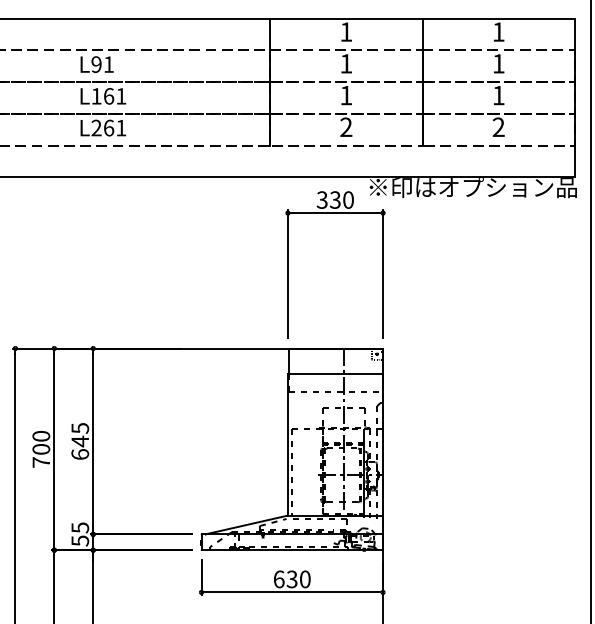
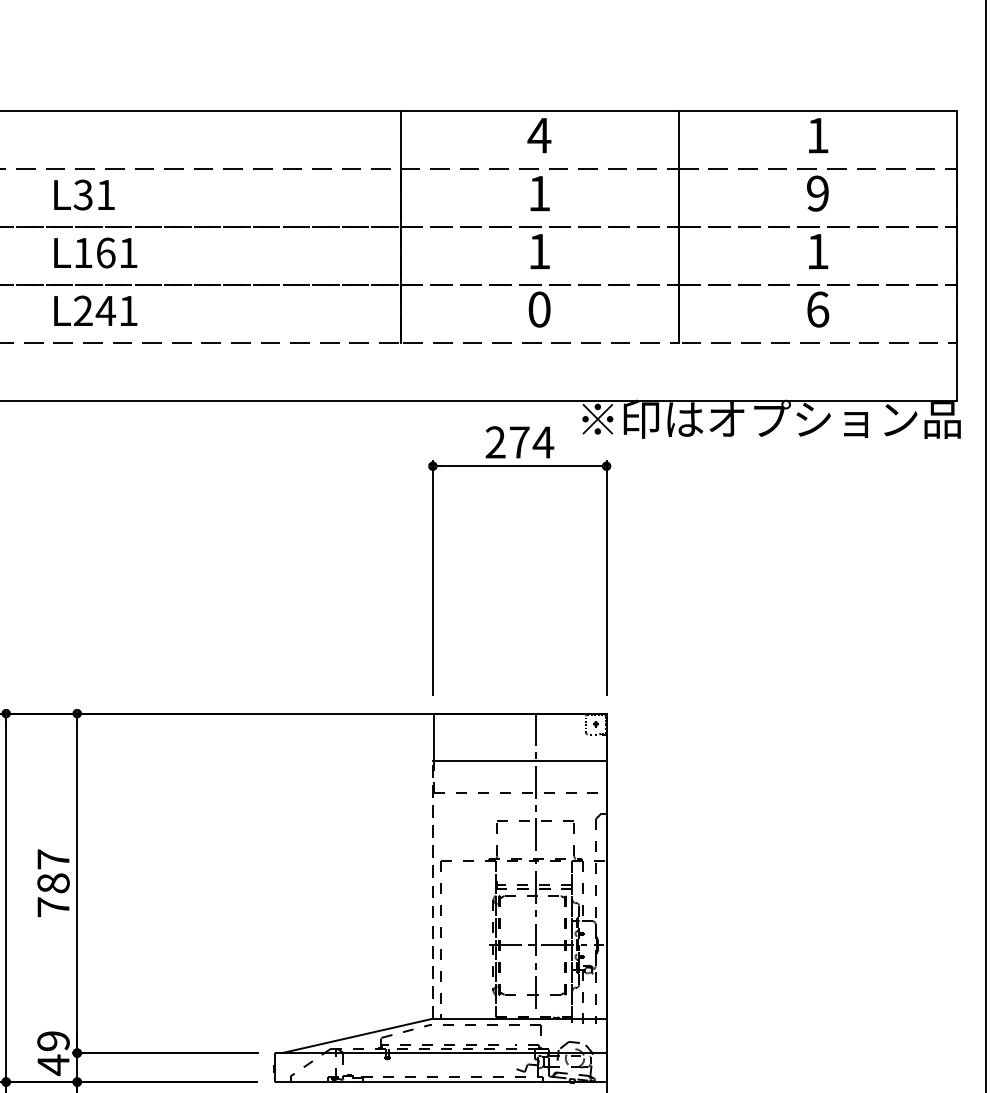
text: (345, 31) -> (537, 134), 1 -> 4
text: (498, 63) -> (817, 193), 1 -> 9
text: (96, 64) -> (83, 194), L91 -> L31
text: (108, 127) -> (105, 309), L261 -> L241
text: (346, 127) -> (539, 309), 2 -> 0
text: (498, 127) -> (817, 309), 2 -> 6
text: (335, 199) -> (519, 441), 330 -> 274
text: (80, 441) -> (53, 883), 645 -> 787
line: (287, 445) -> (432, 890), solid -> dashed
text: (80, 534) -> (53, 1053), 55 -> 49

